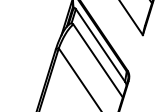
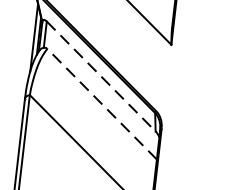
line: (100, 45) -> (101, 76), solid -> dashed
line: (97, 60) -> (100, 103), solid -> dashed

